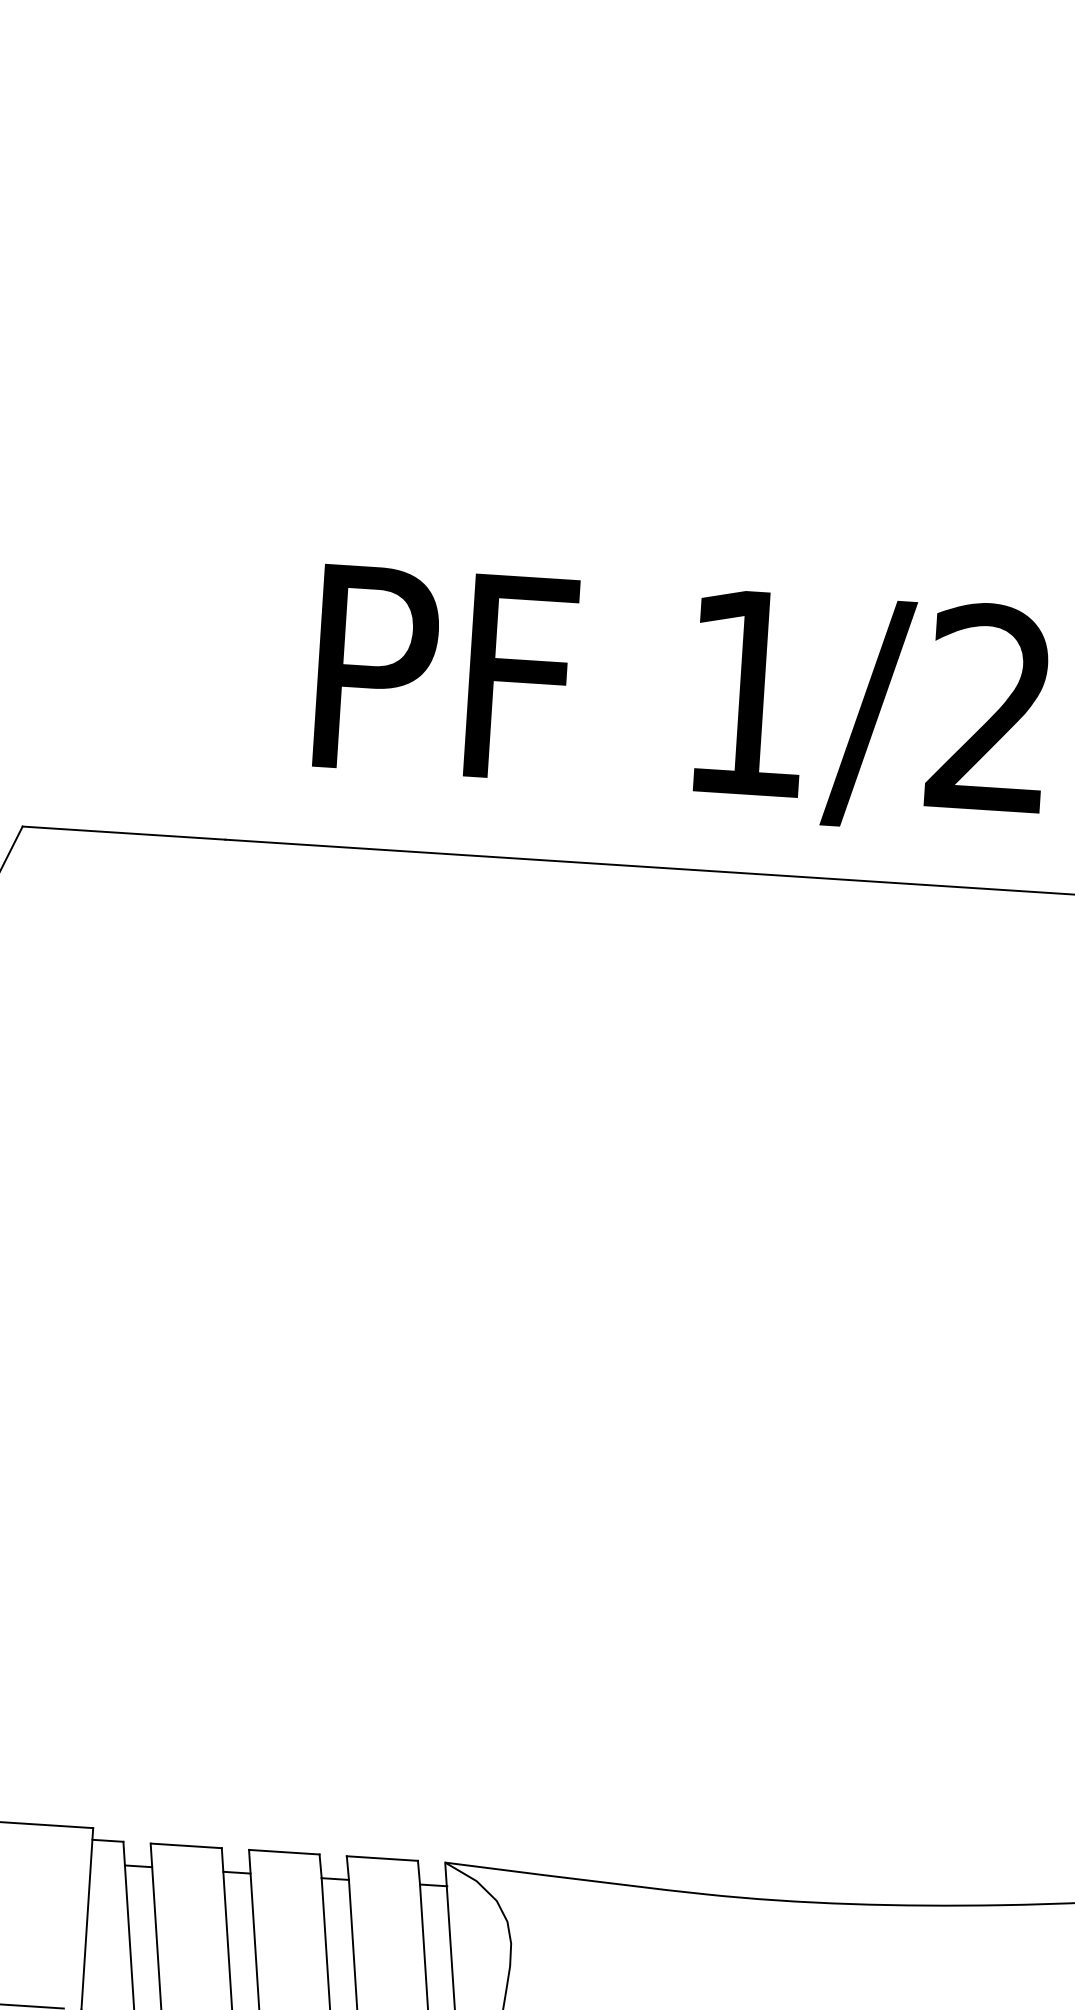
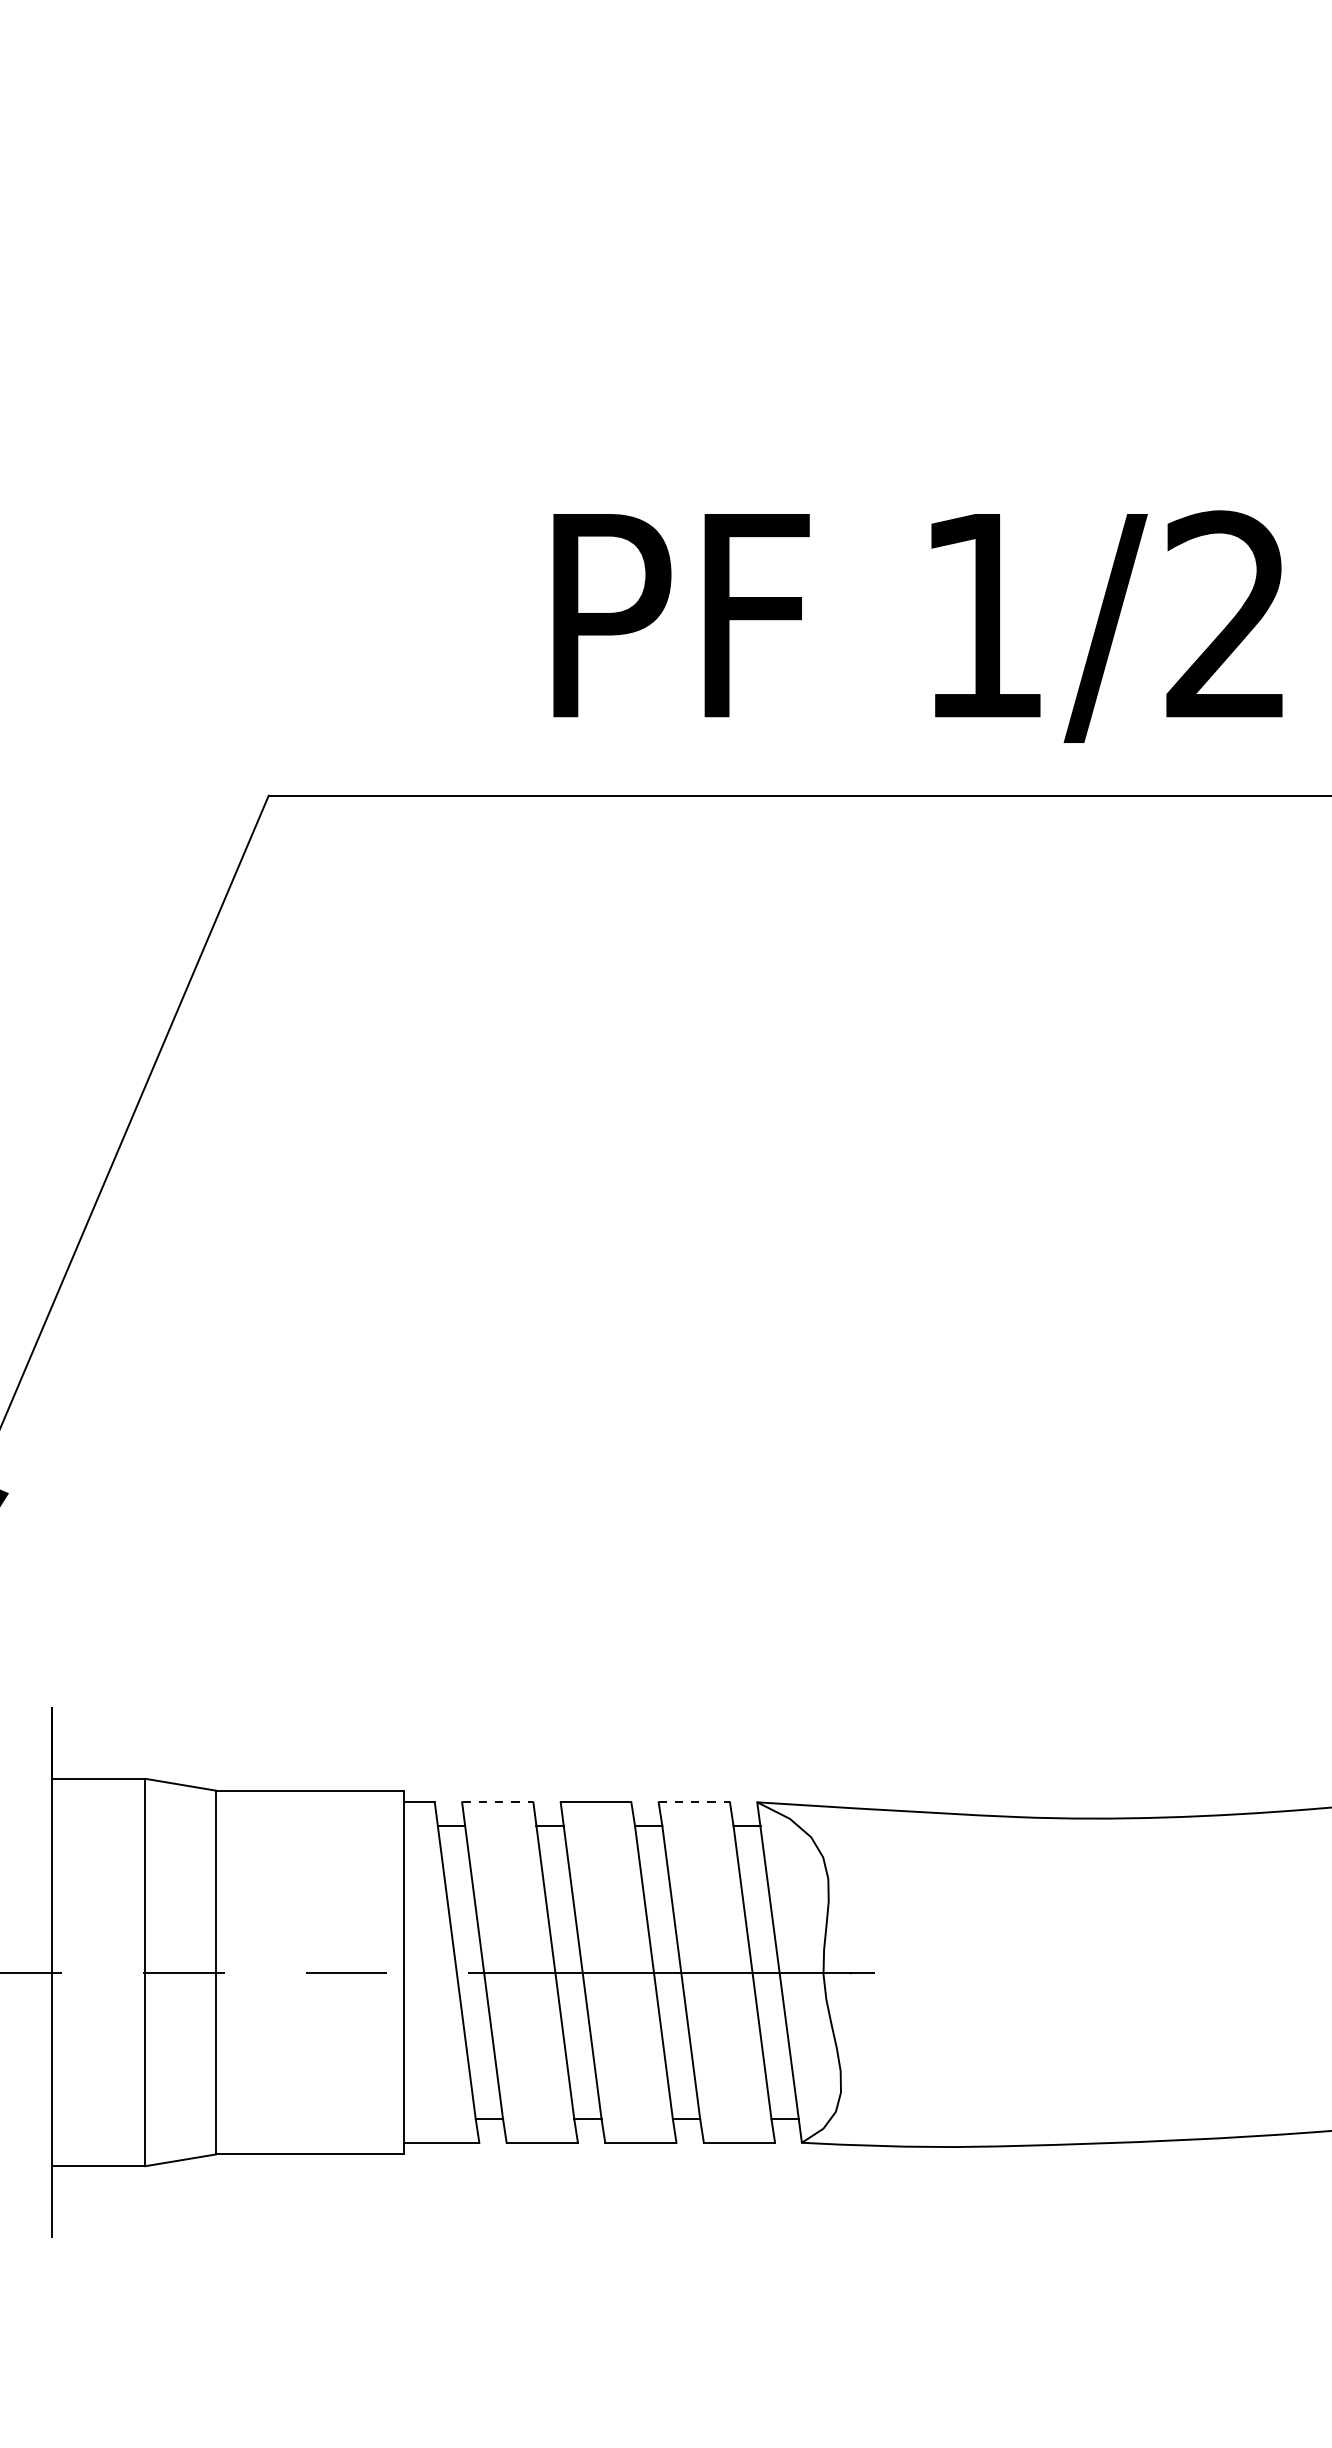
line: (186, 1846) -> (498, 1802), solid -> dashed
line: (382, 1858) -> (694, 1802), solid -> dashed

